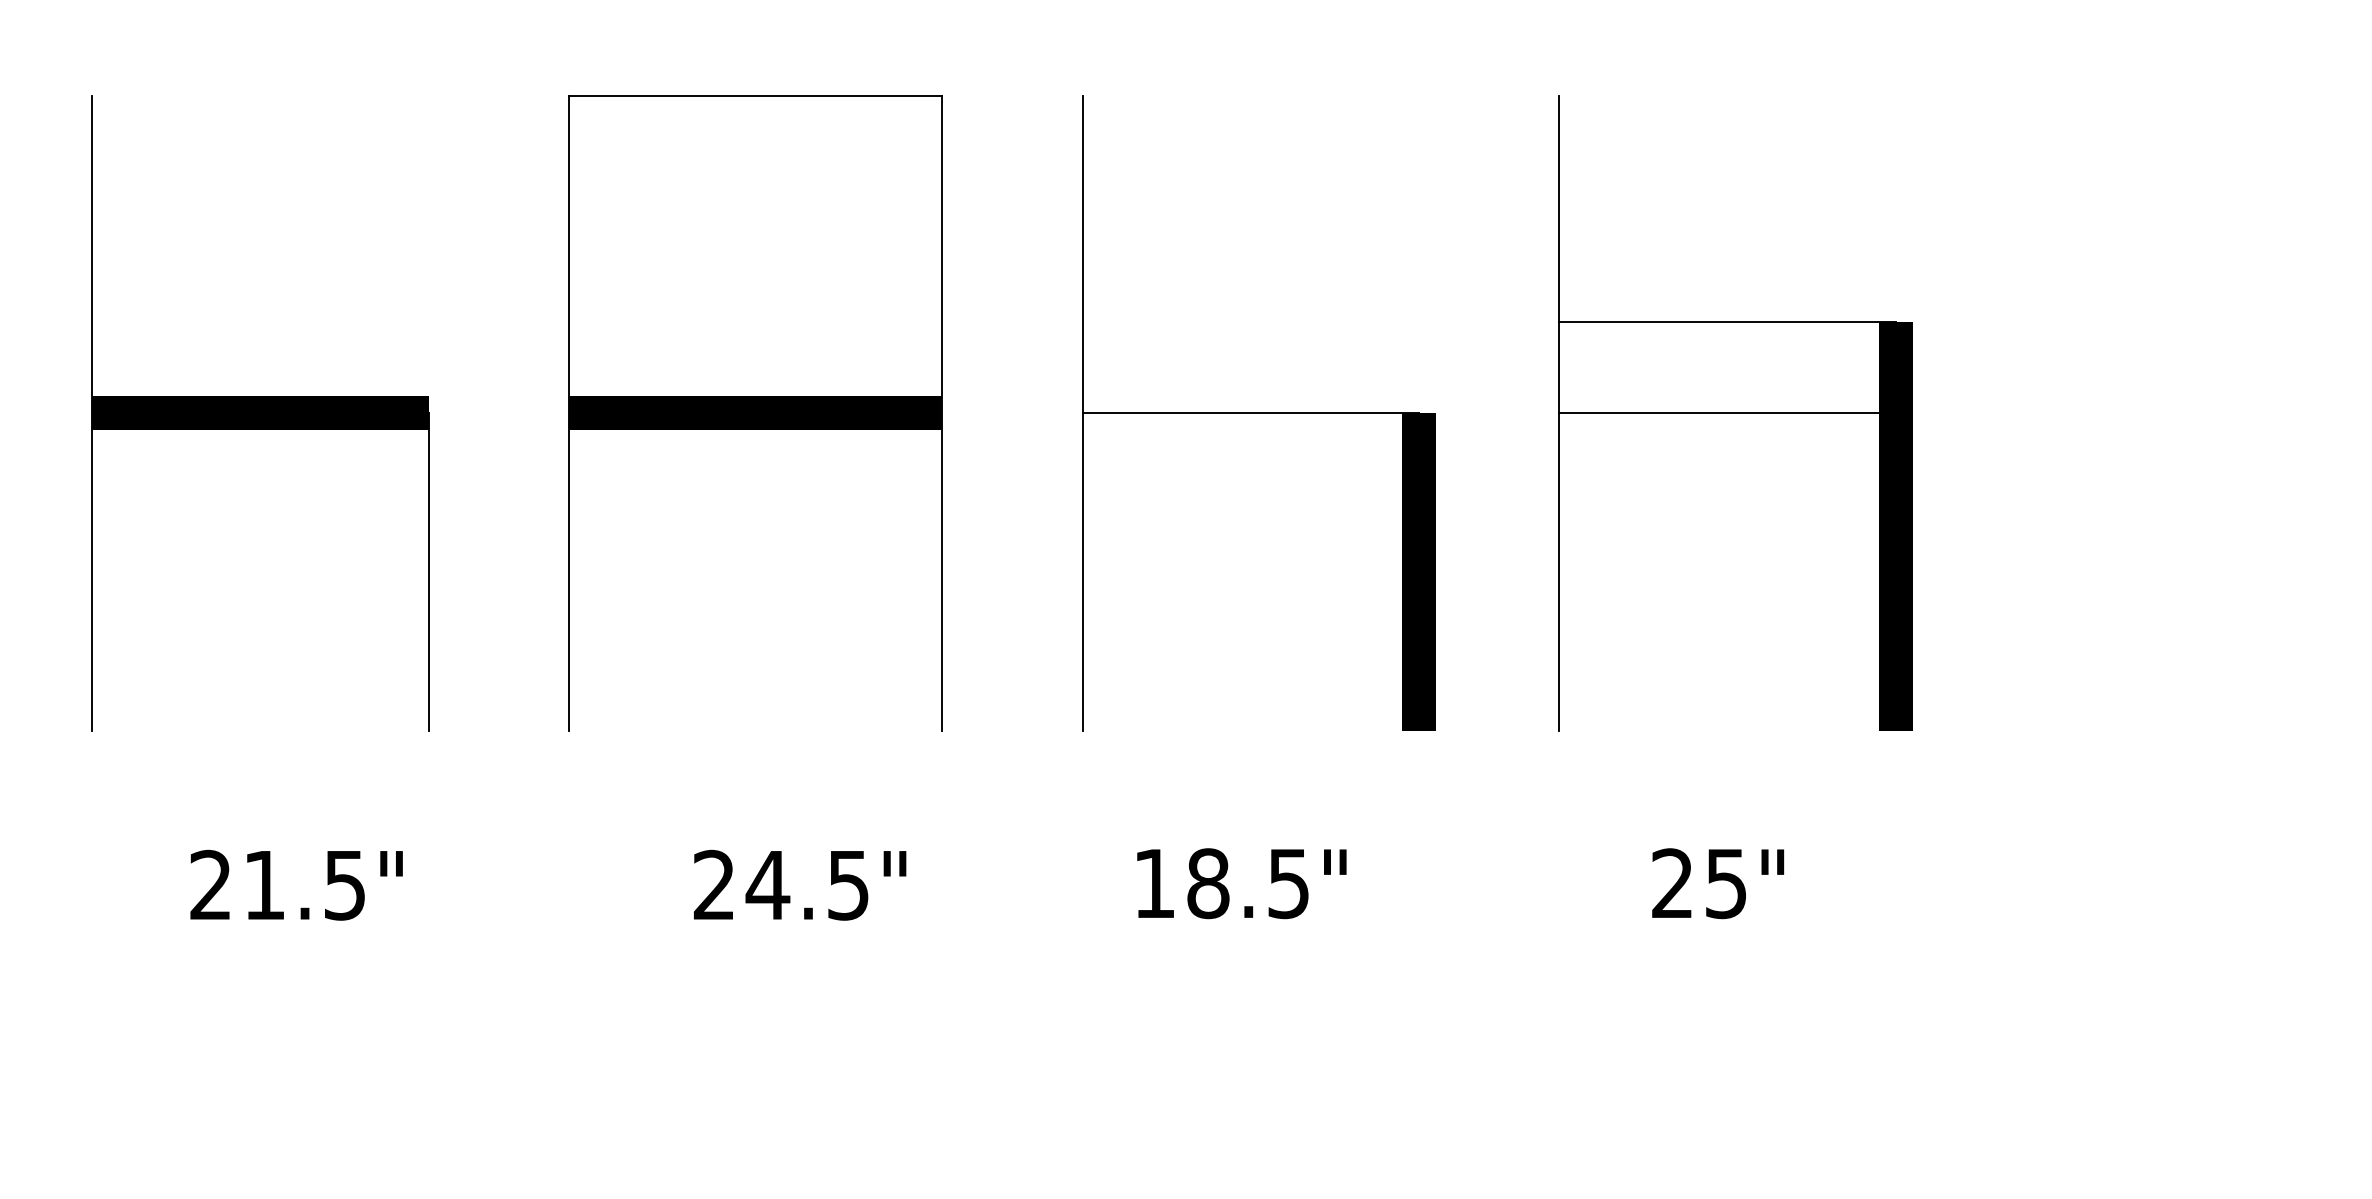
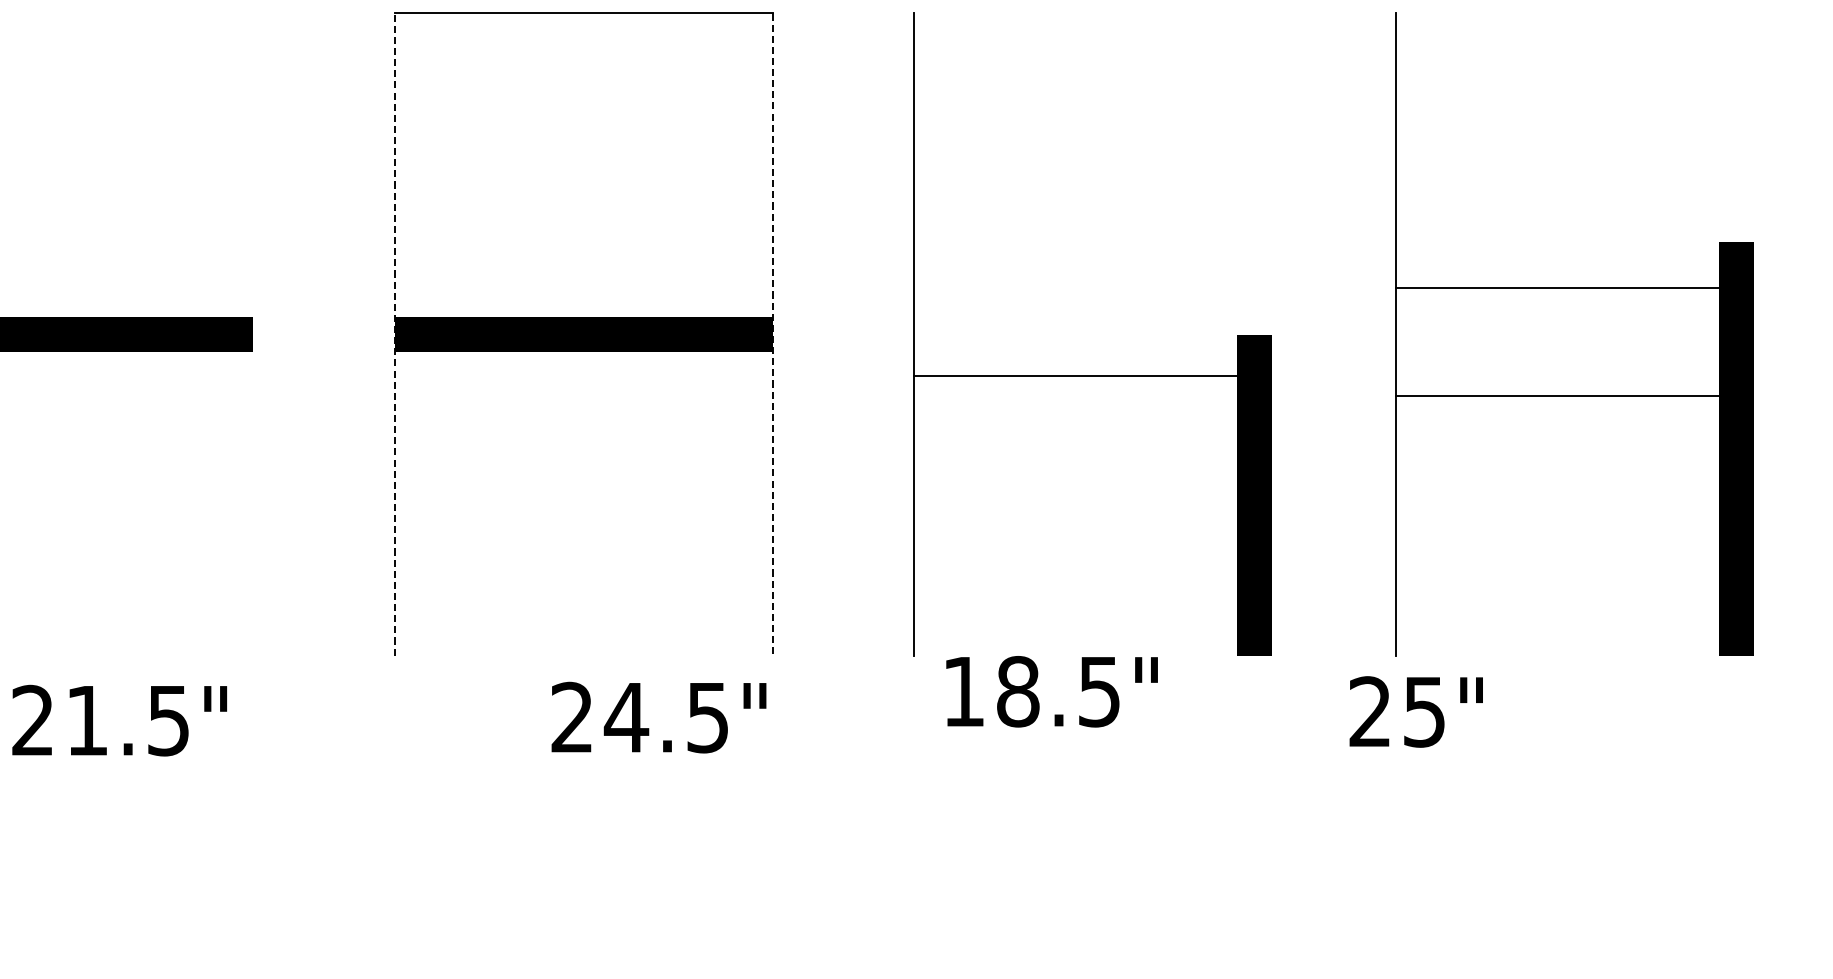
line: (1727, 322) -> (1566, 288), moved
line: (568, 413) -> (394, 334), solid -> dashed
line: (942, 413) -> (772, 334), solid -> dashed
line: (1250, 413) -> (1084, 376), moved
line: (1727, 413) -> (1566, 396), moved
line: (428, 571) -> (253, 494), removed
text: (1241, 883) -> (1051, 691), moved
text: (1718, 883) -> (1416, 711), moved
text: (296, 884) -> (119, 719), moved
text: (800, 884) -> (659, 716), moved

